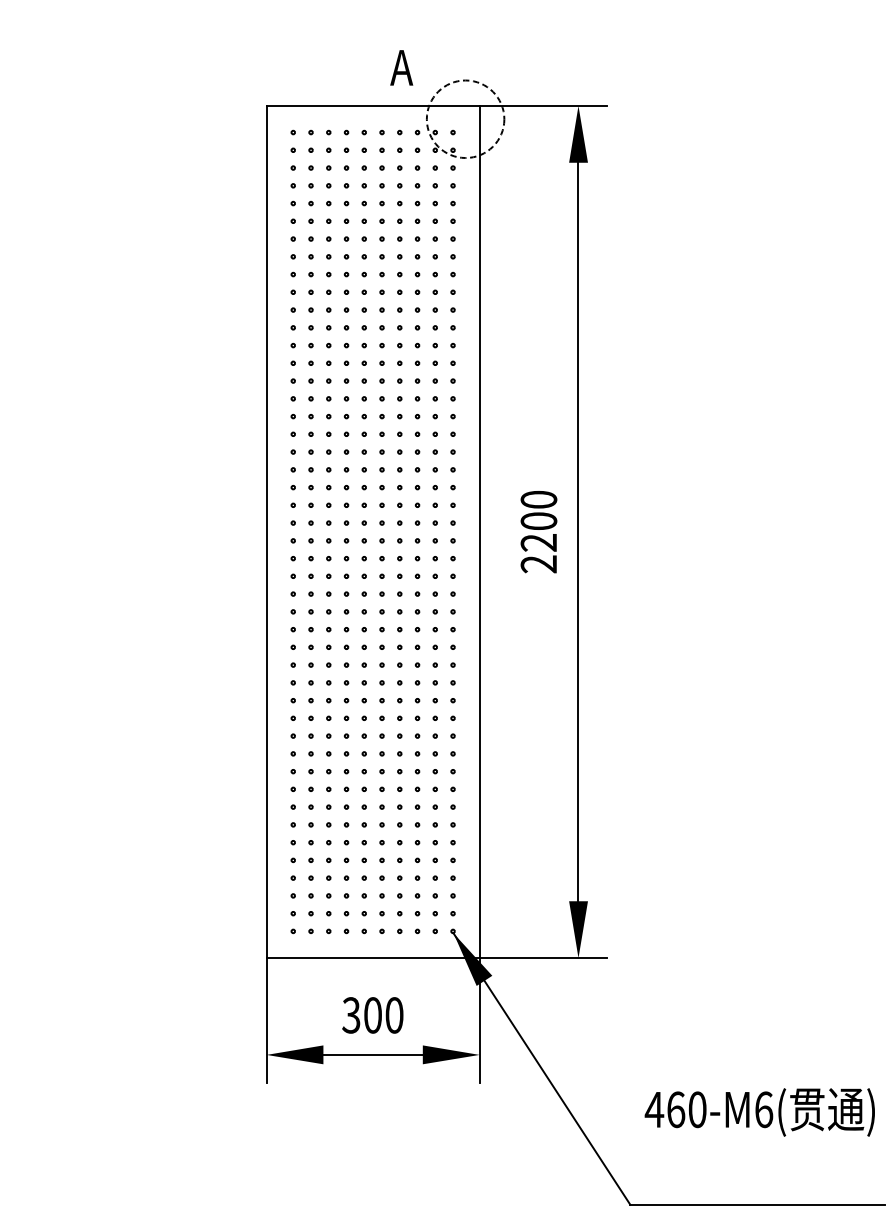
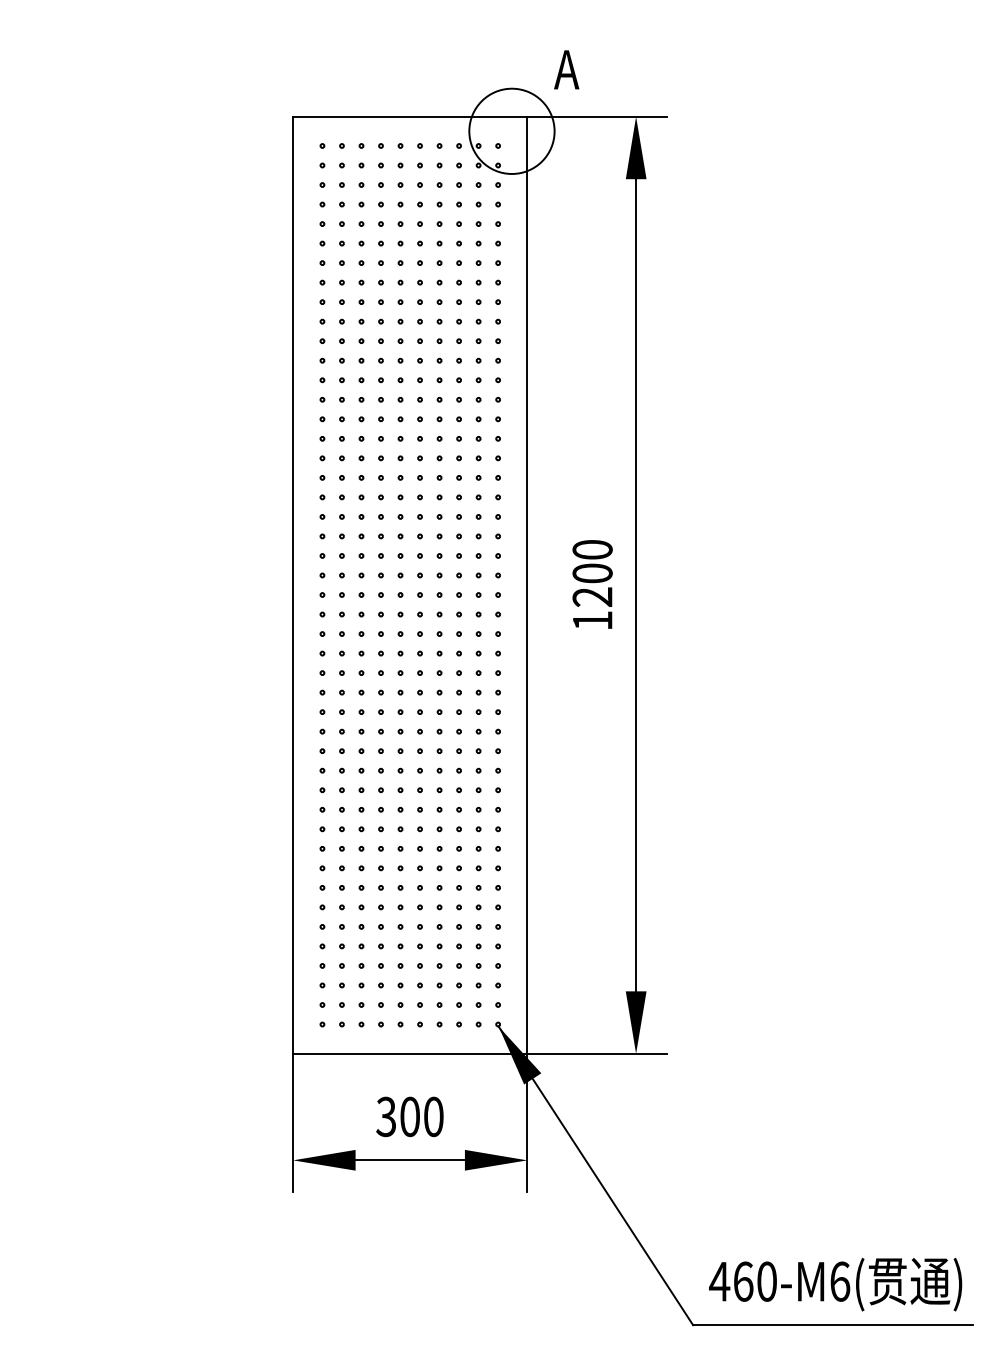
text: (401, 67) -> (566, 69), moved
circle: (465, 118) -> (511, 130), dashed -> solid
text: (538, 564) -> (592, 620), 2200 -> 1200
text: (759, 1112) -> (835, 1284), moved

